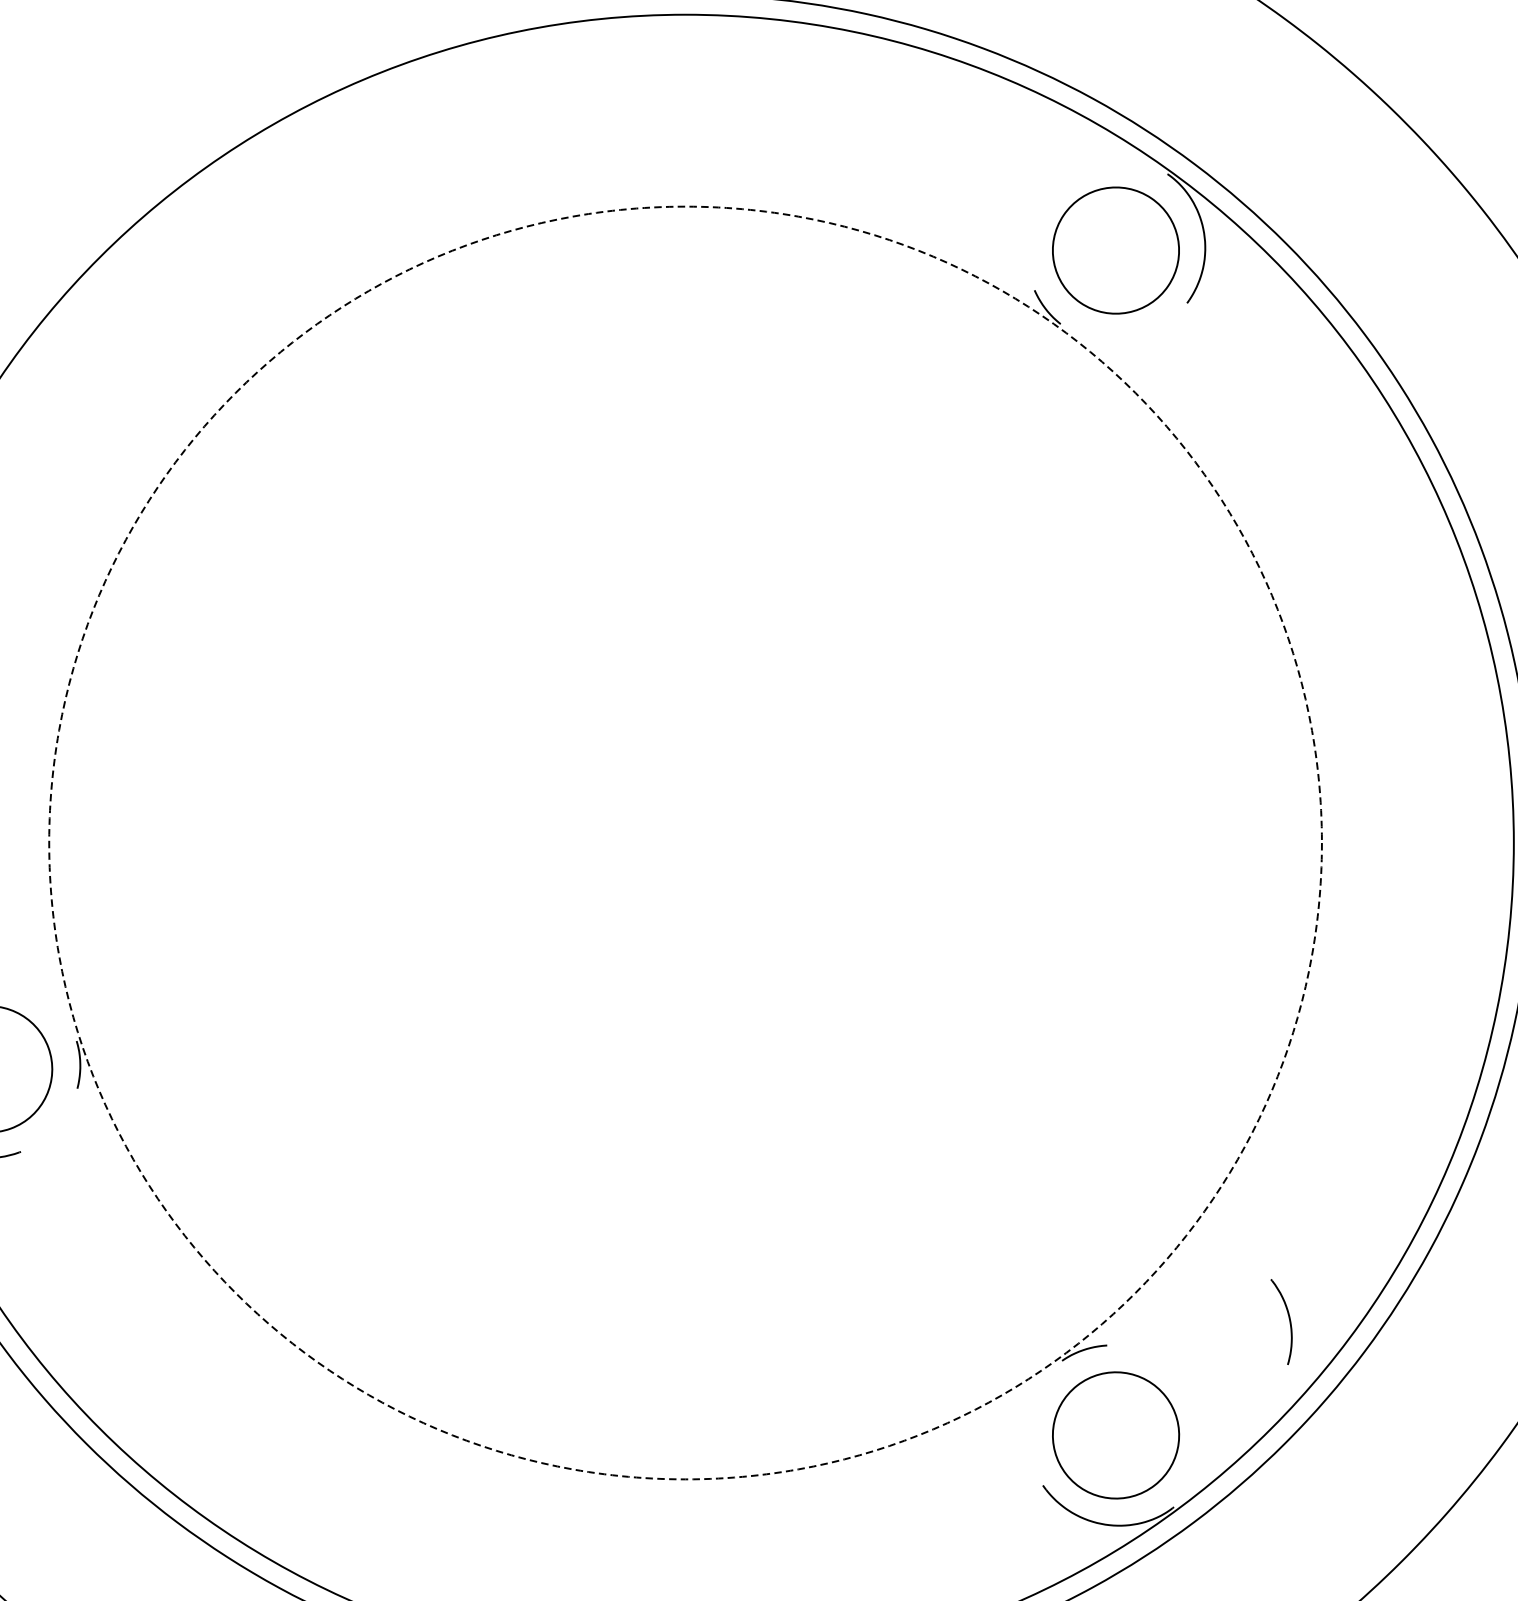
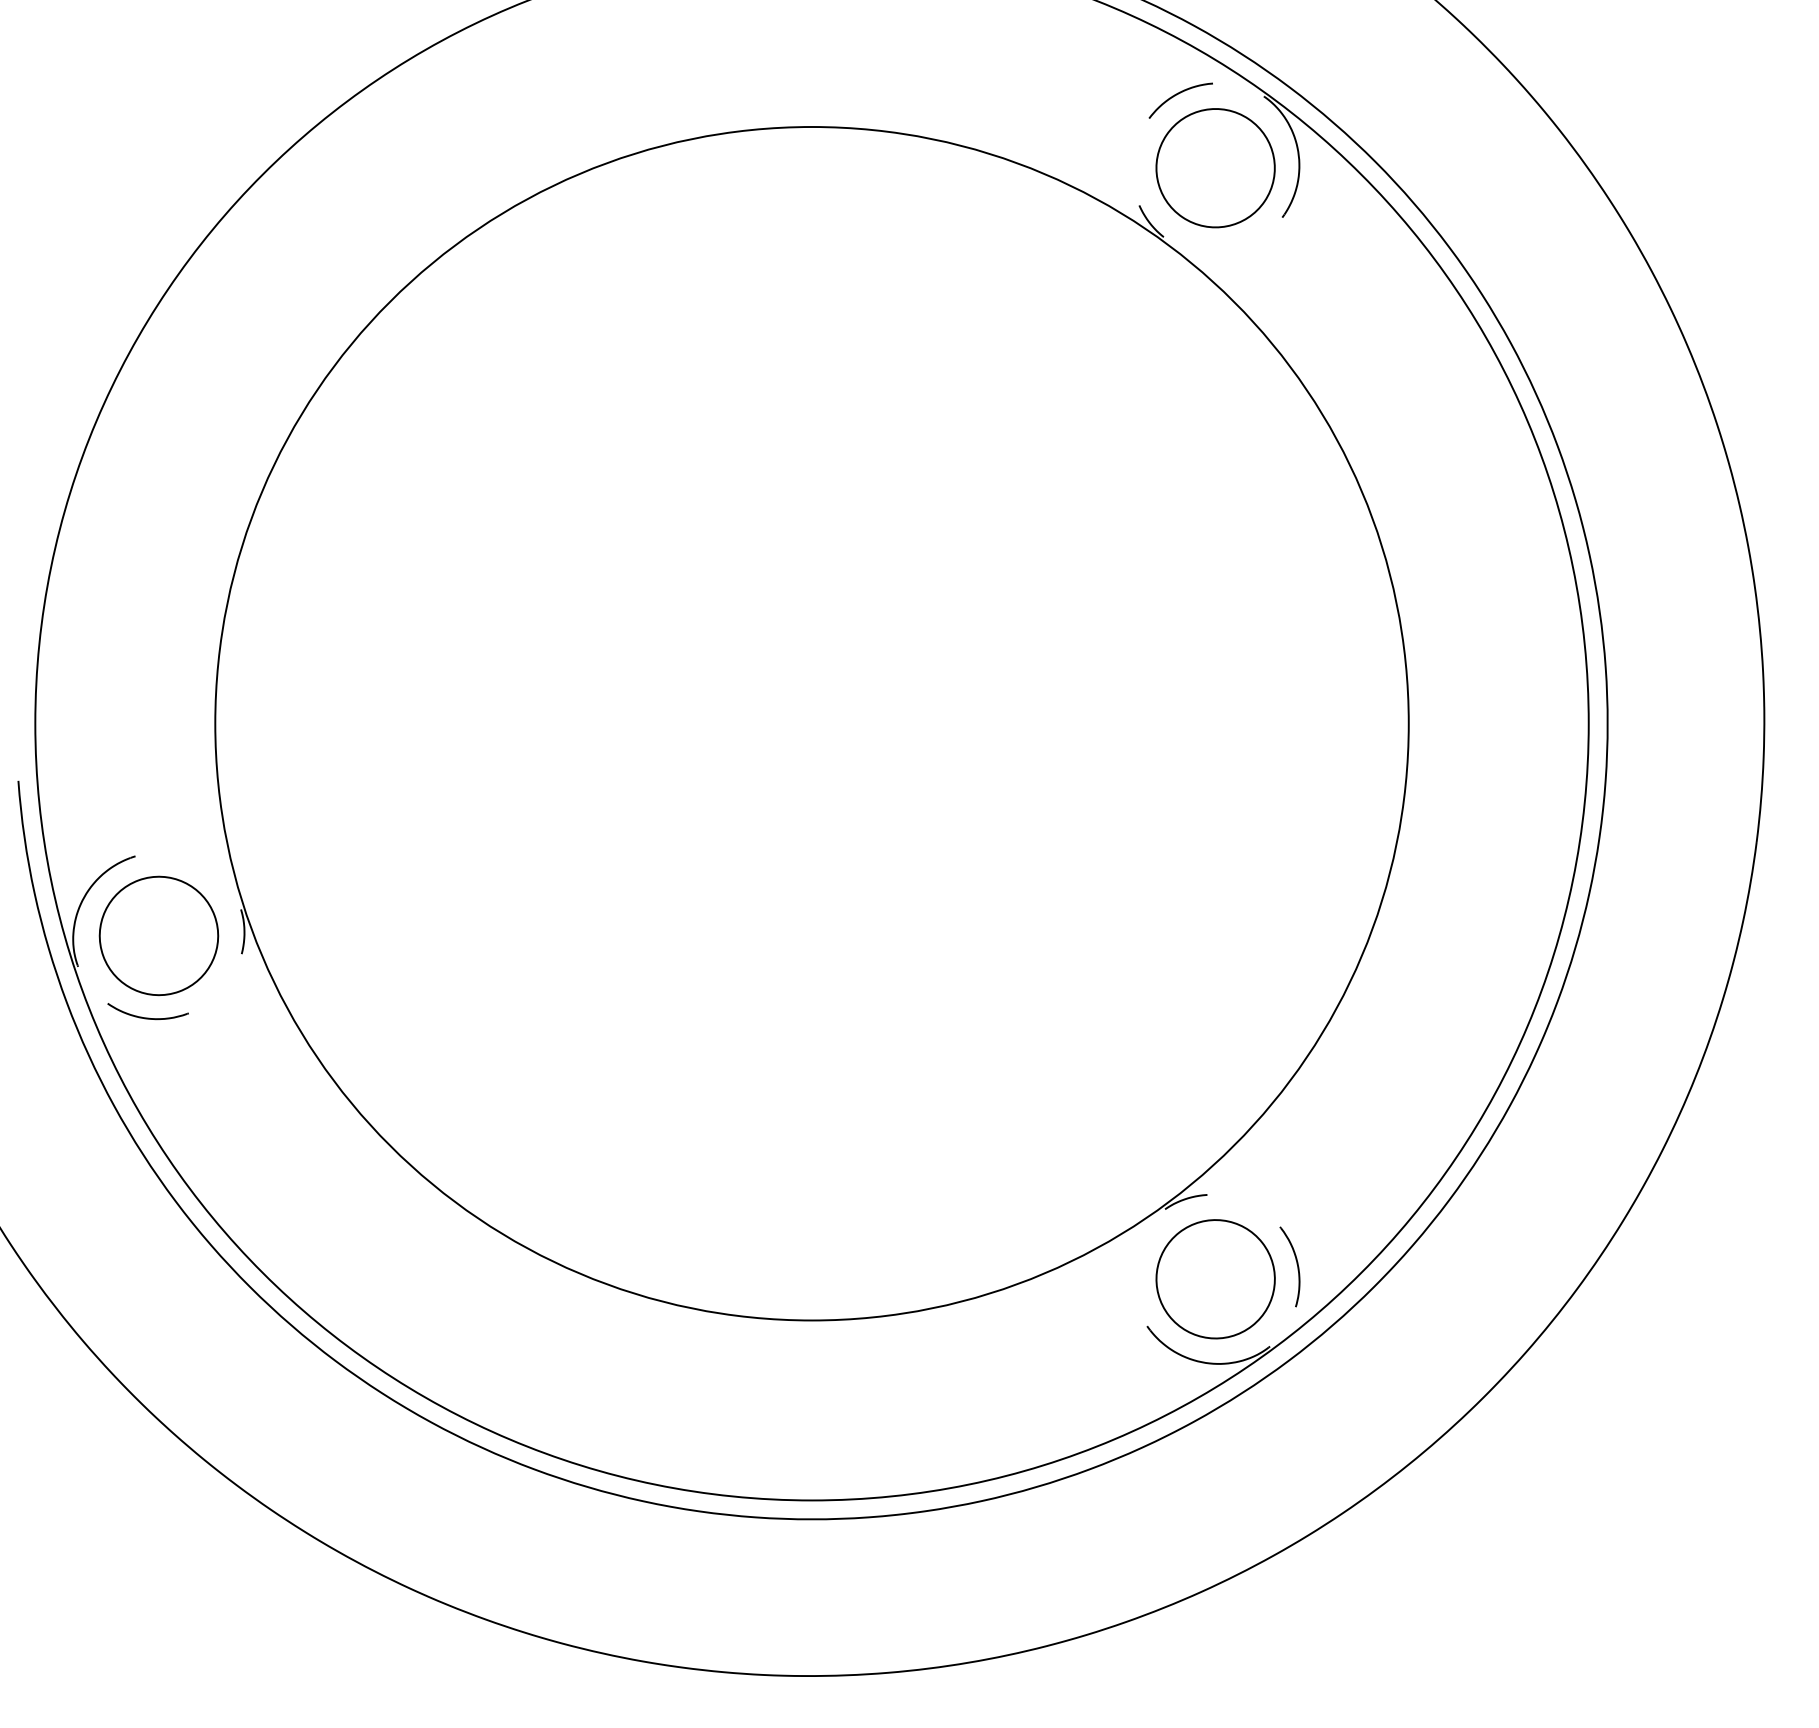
curve: (1076, 171) -> (1178, 94), added
circle: (685, 842) -> (811, 723), dashed -> solid
part: (1288, 1319) -> (1296, 1264), moved

